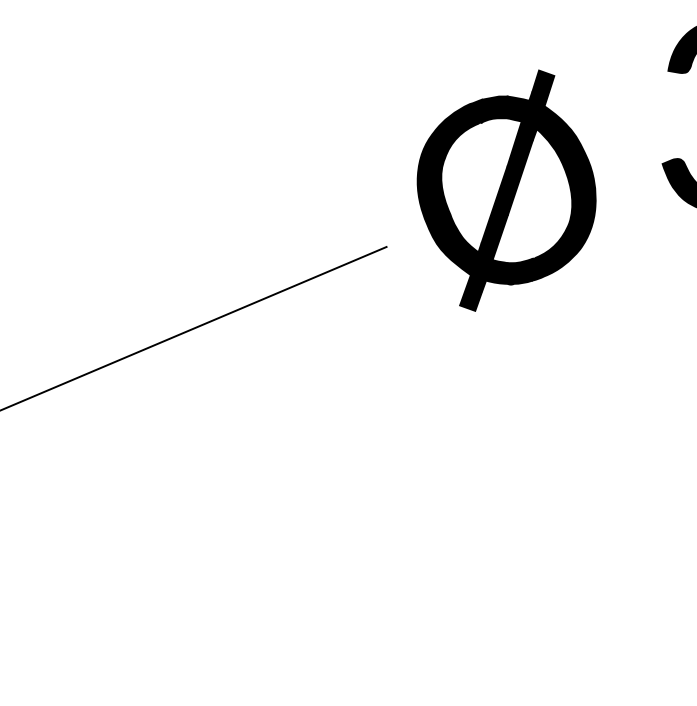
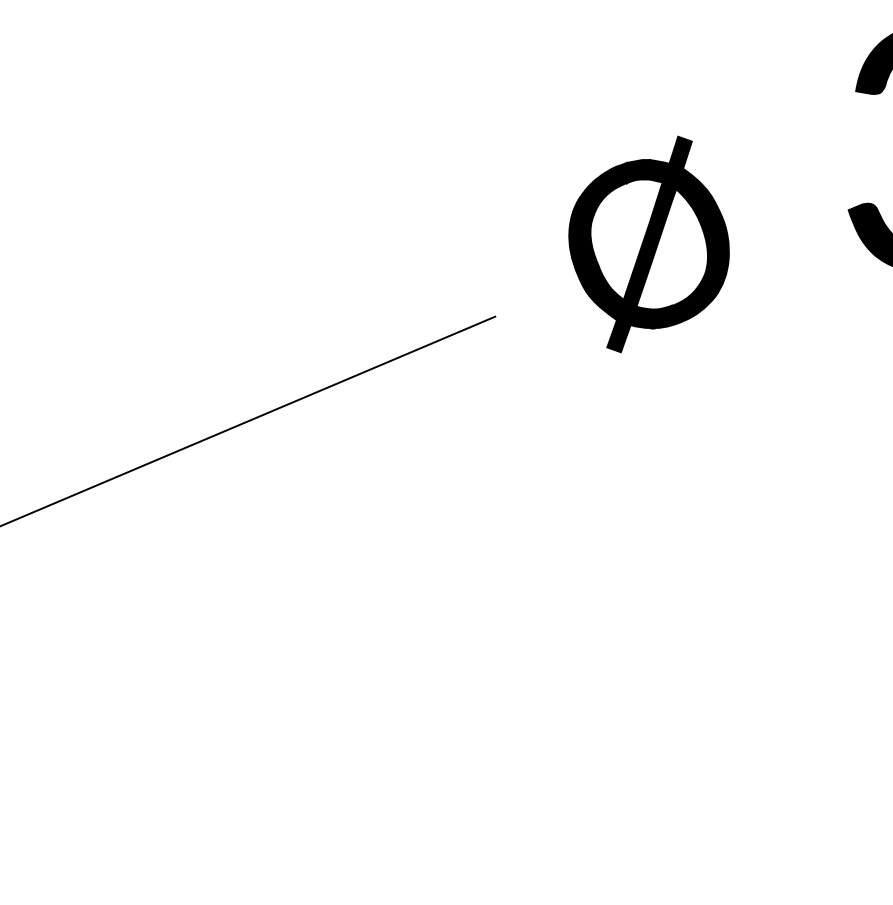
part: (506, 190) -> (648, 244), size x0.7

